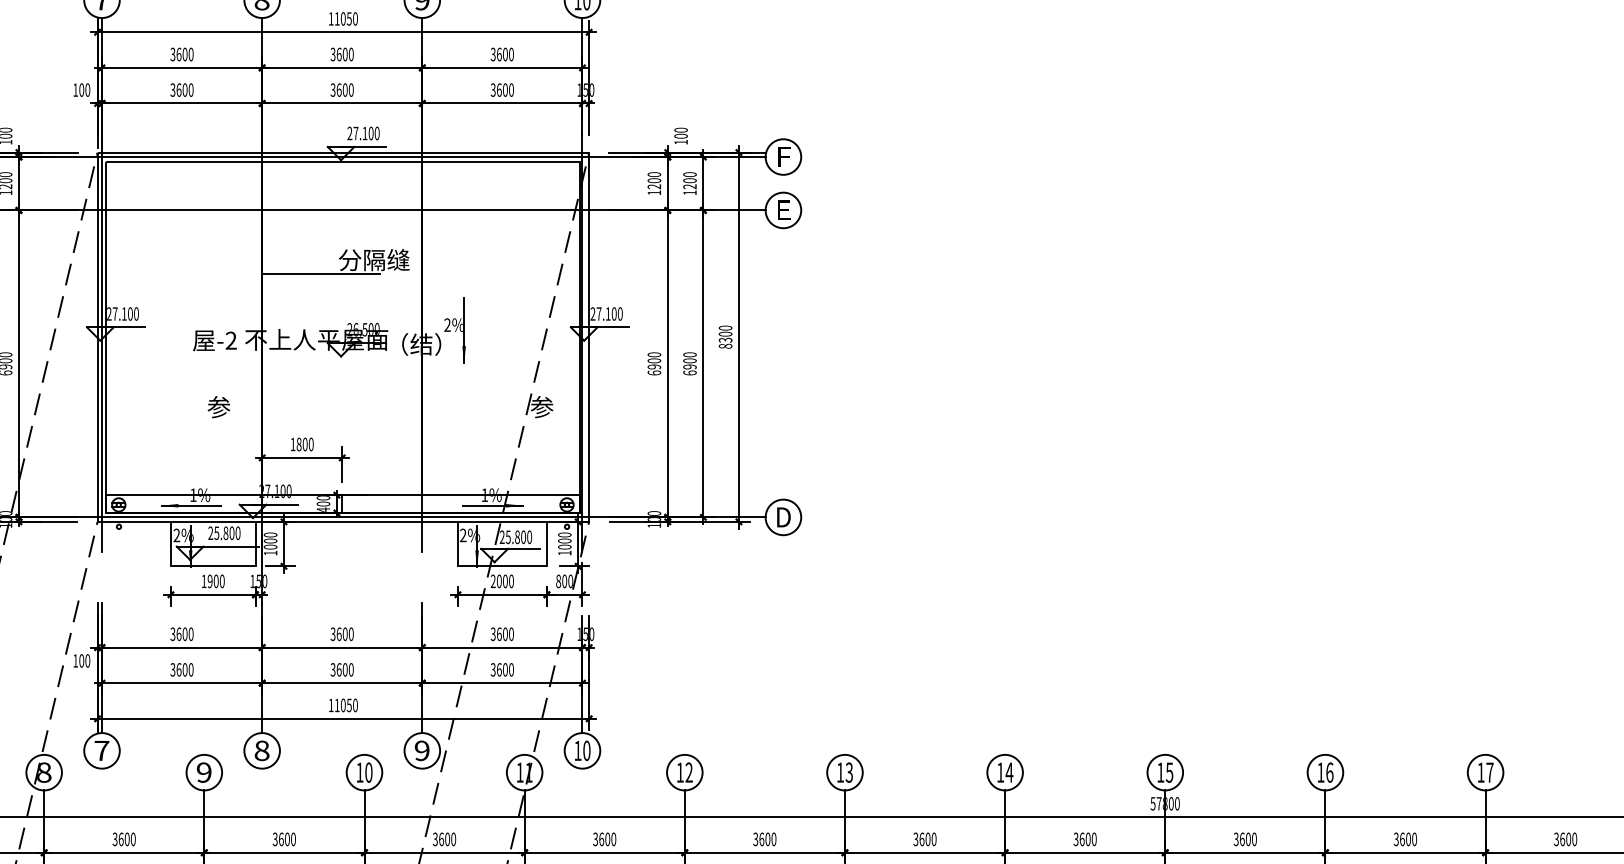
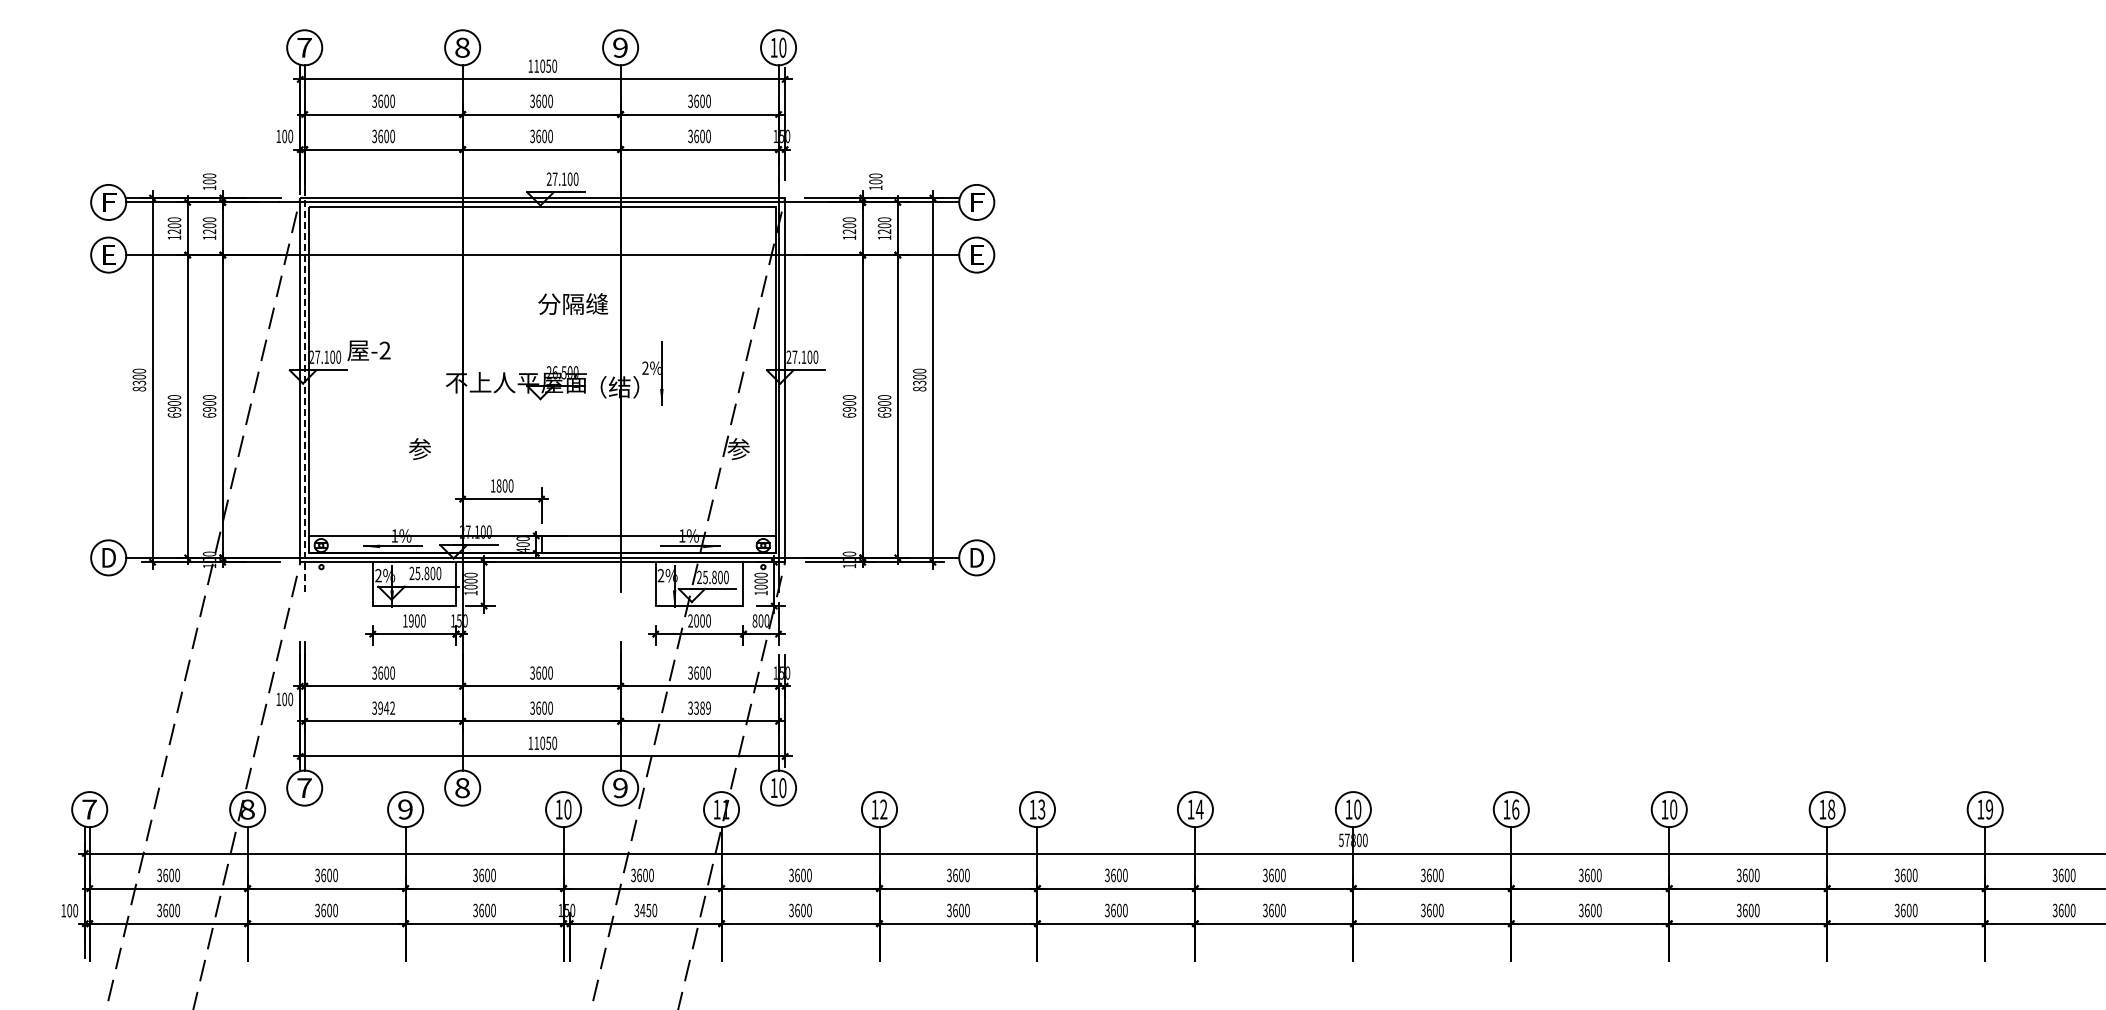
line: (320, 273) -> (520, 317), removed
text: (214, 340) -> (368, 350), moved
line: (101, 342) -> (304, 385), solid -> dashed
text: (184, 669) -> (386, 707), 3600 -> 3942
text: (505, 669) -> (702, 707), 3600 -> 3389
text: (1169, 772) -> (1357, 809), 15 -> 10
text: (1489, 772) -> (1673, 809), 17 -> 10

